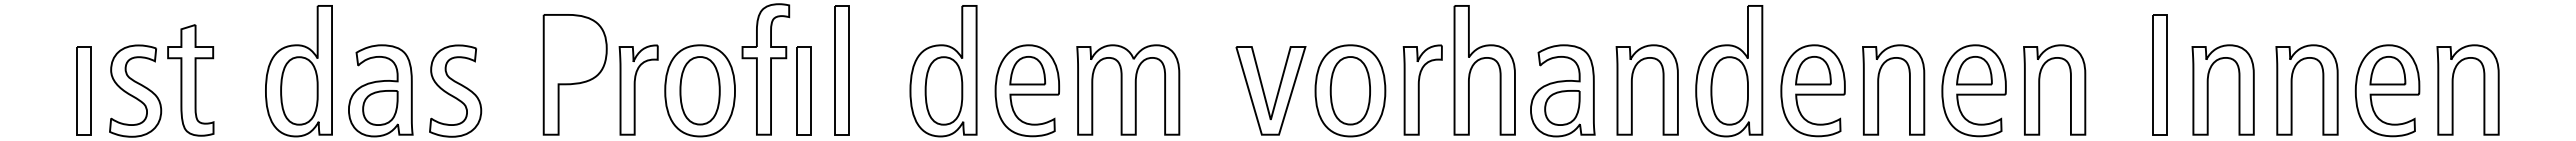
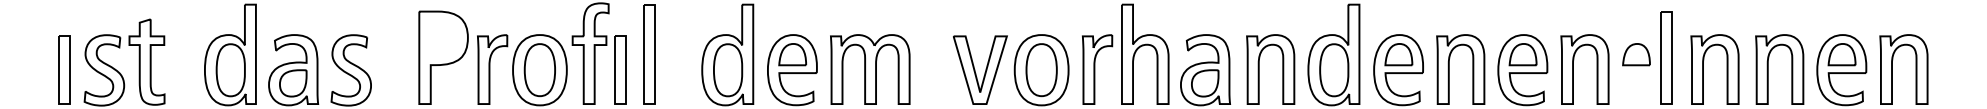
part: (2121, 70) -> (1636, 54), added

